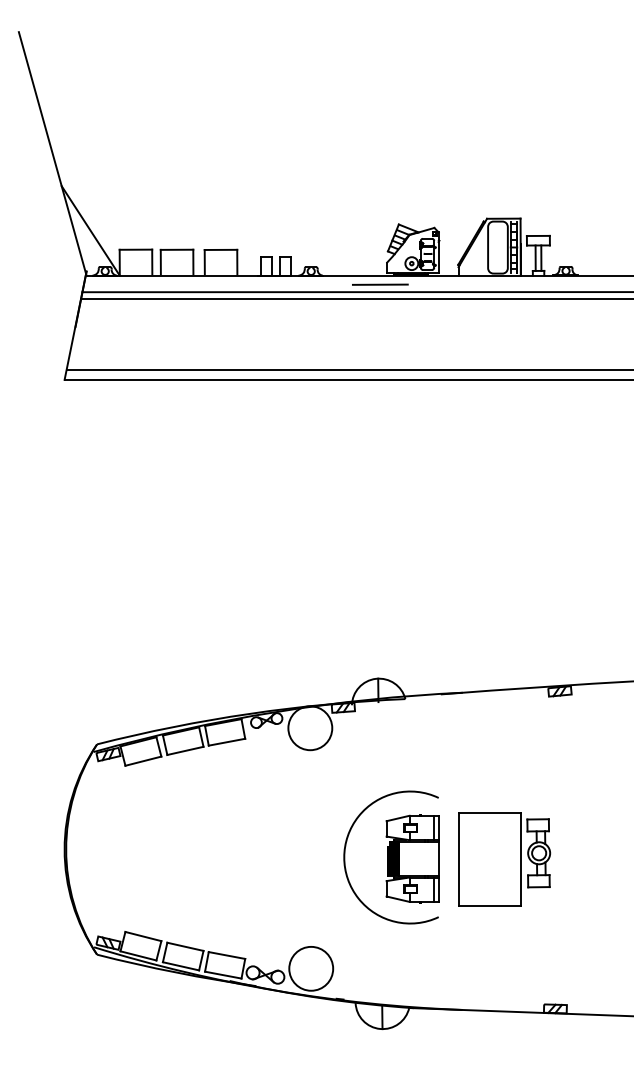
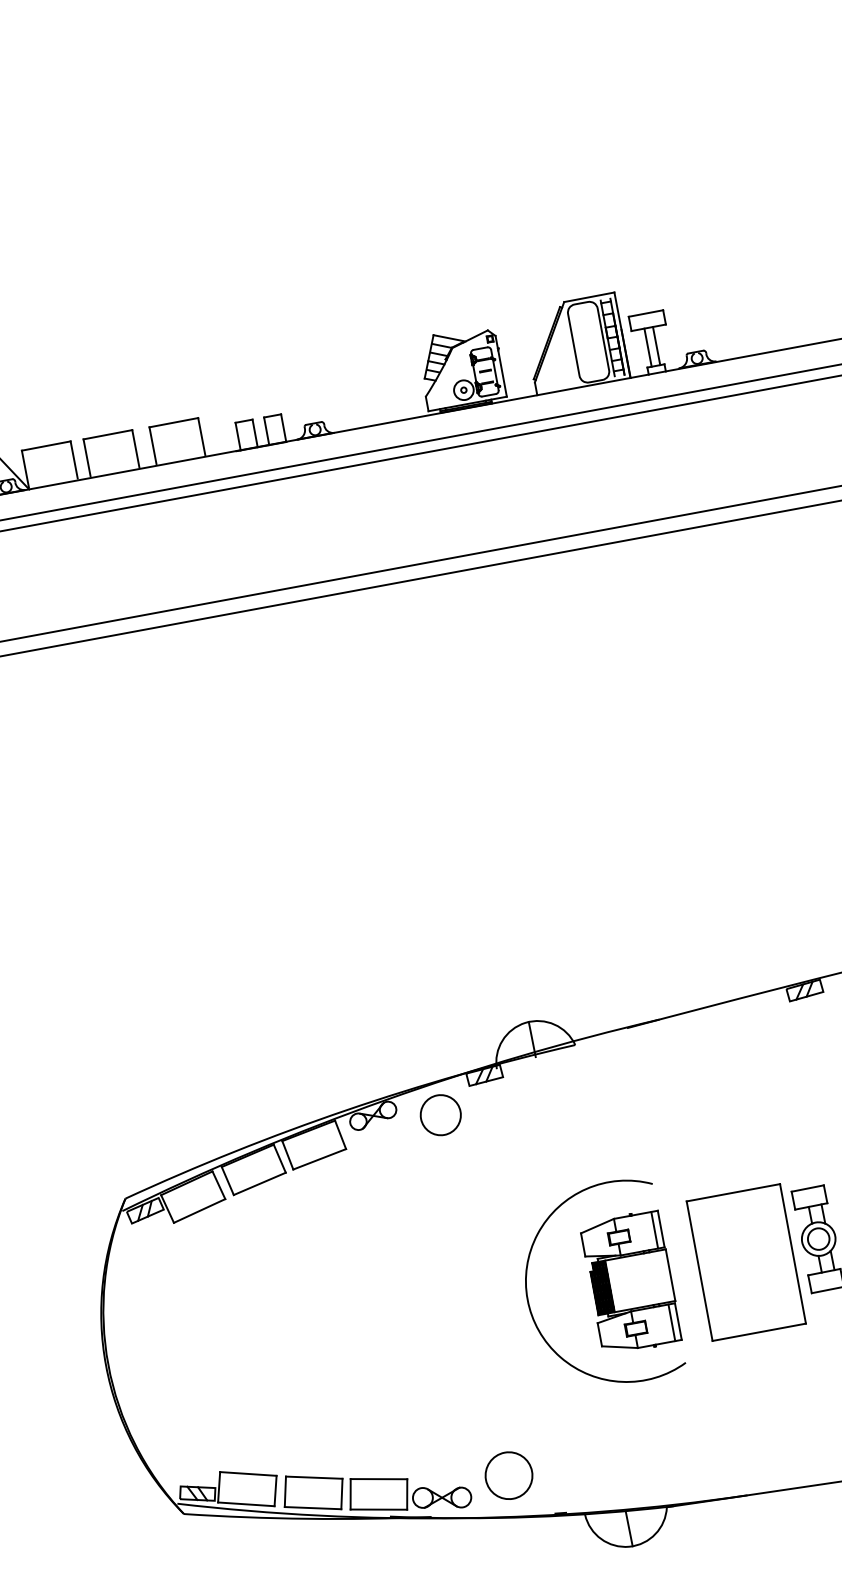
line: (379, 284) -> (421, 430), removed
circle: (310, 728) -> (441, 1115), size x0.6
circle: (311, 968) -> (509, 1475), size x0.7

